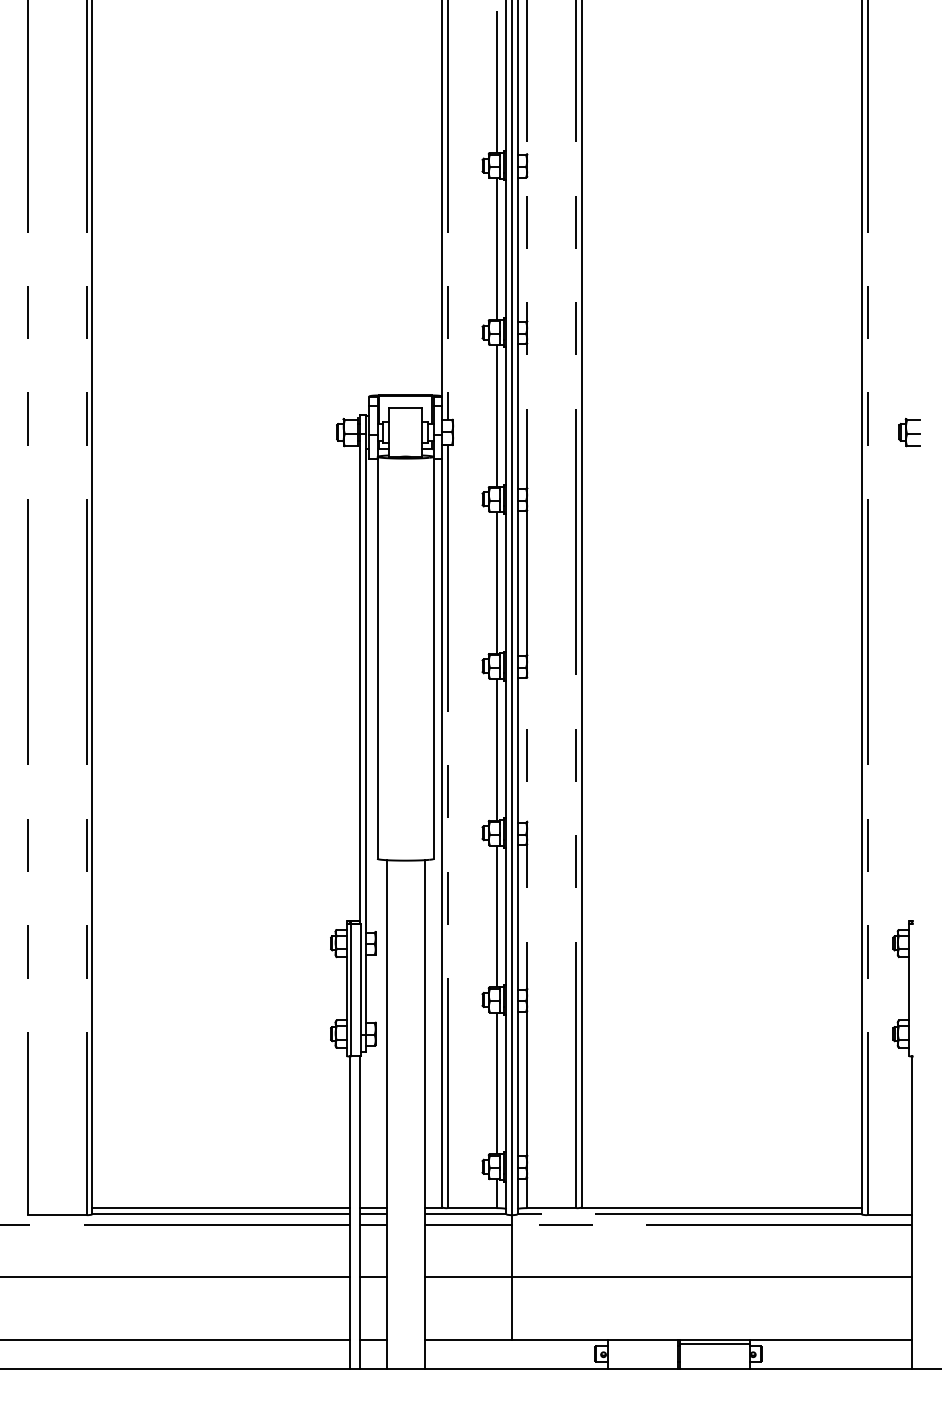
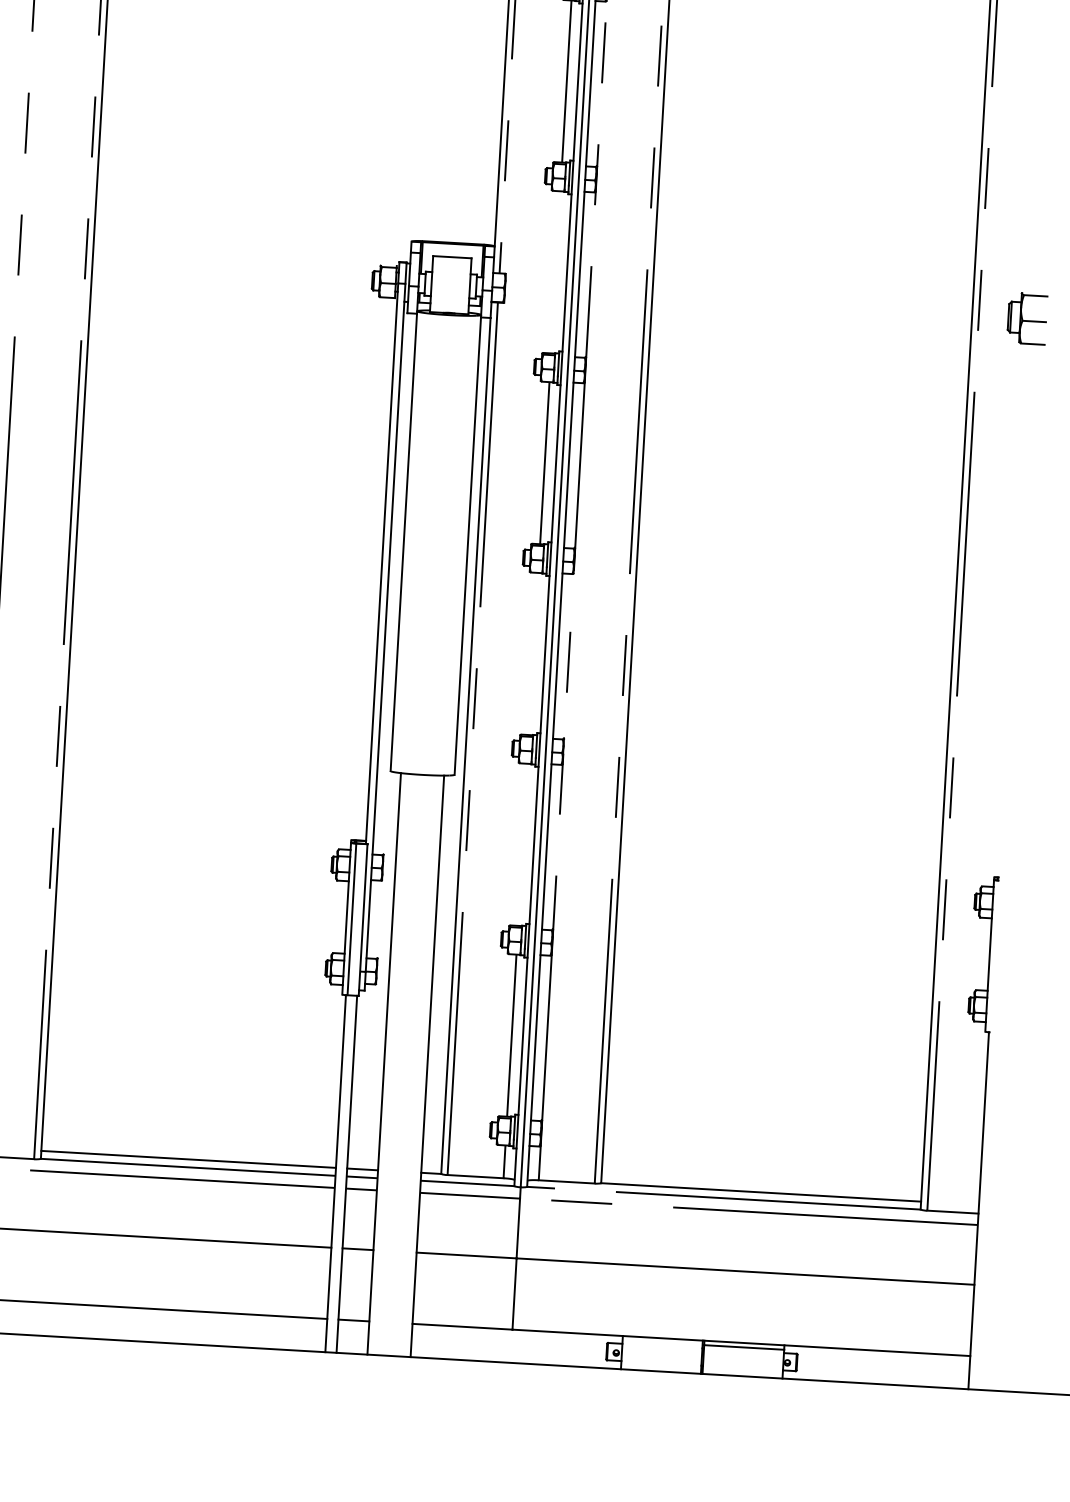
line: (496, 415) -> (555, 271), removed
part: (909, 432) -> (1026, 318), size x1.6
line: (496, 749) -> (533, 653), removed
line: (496, 916) -> (522, 844), removed

